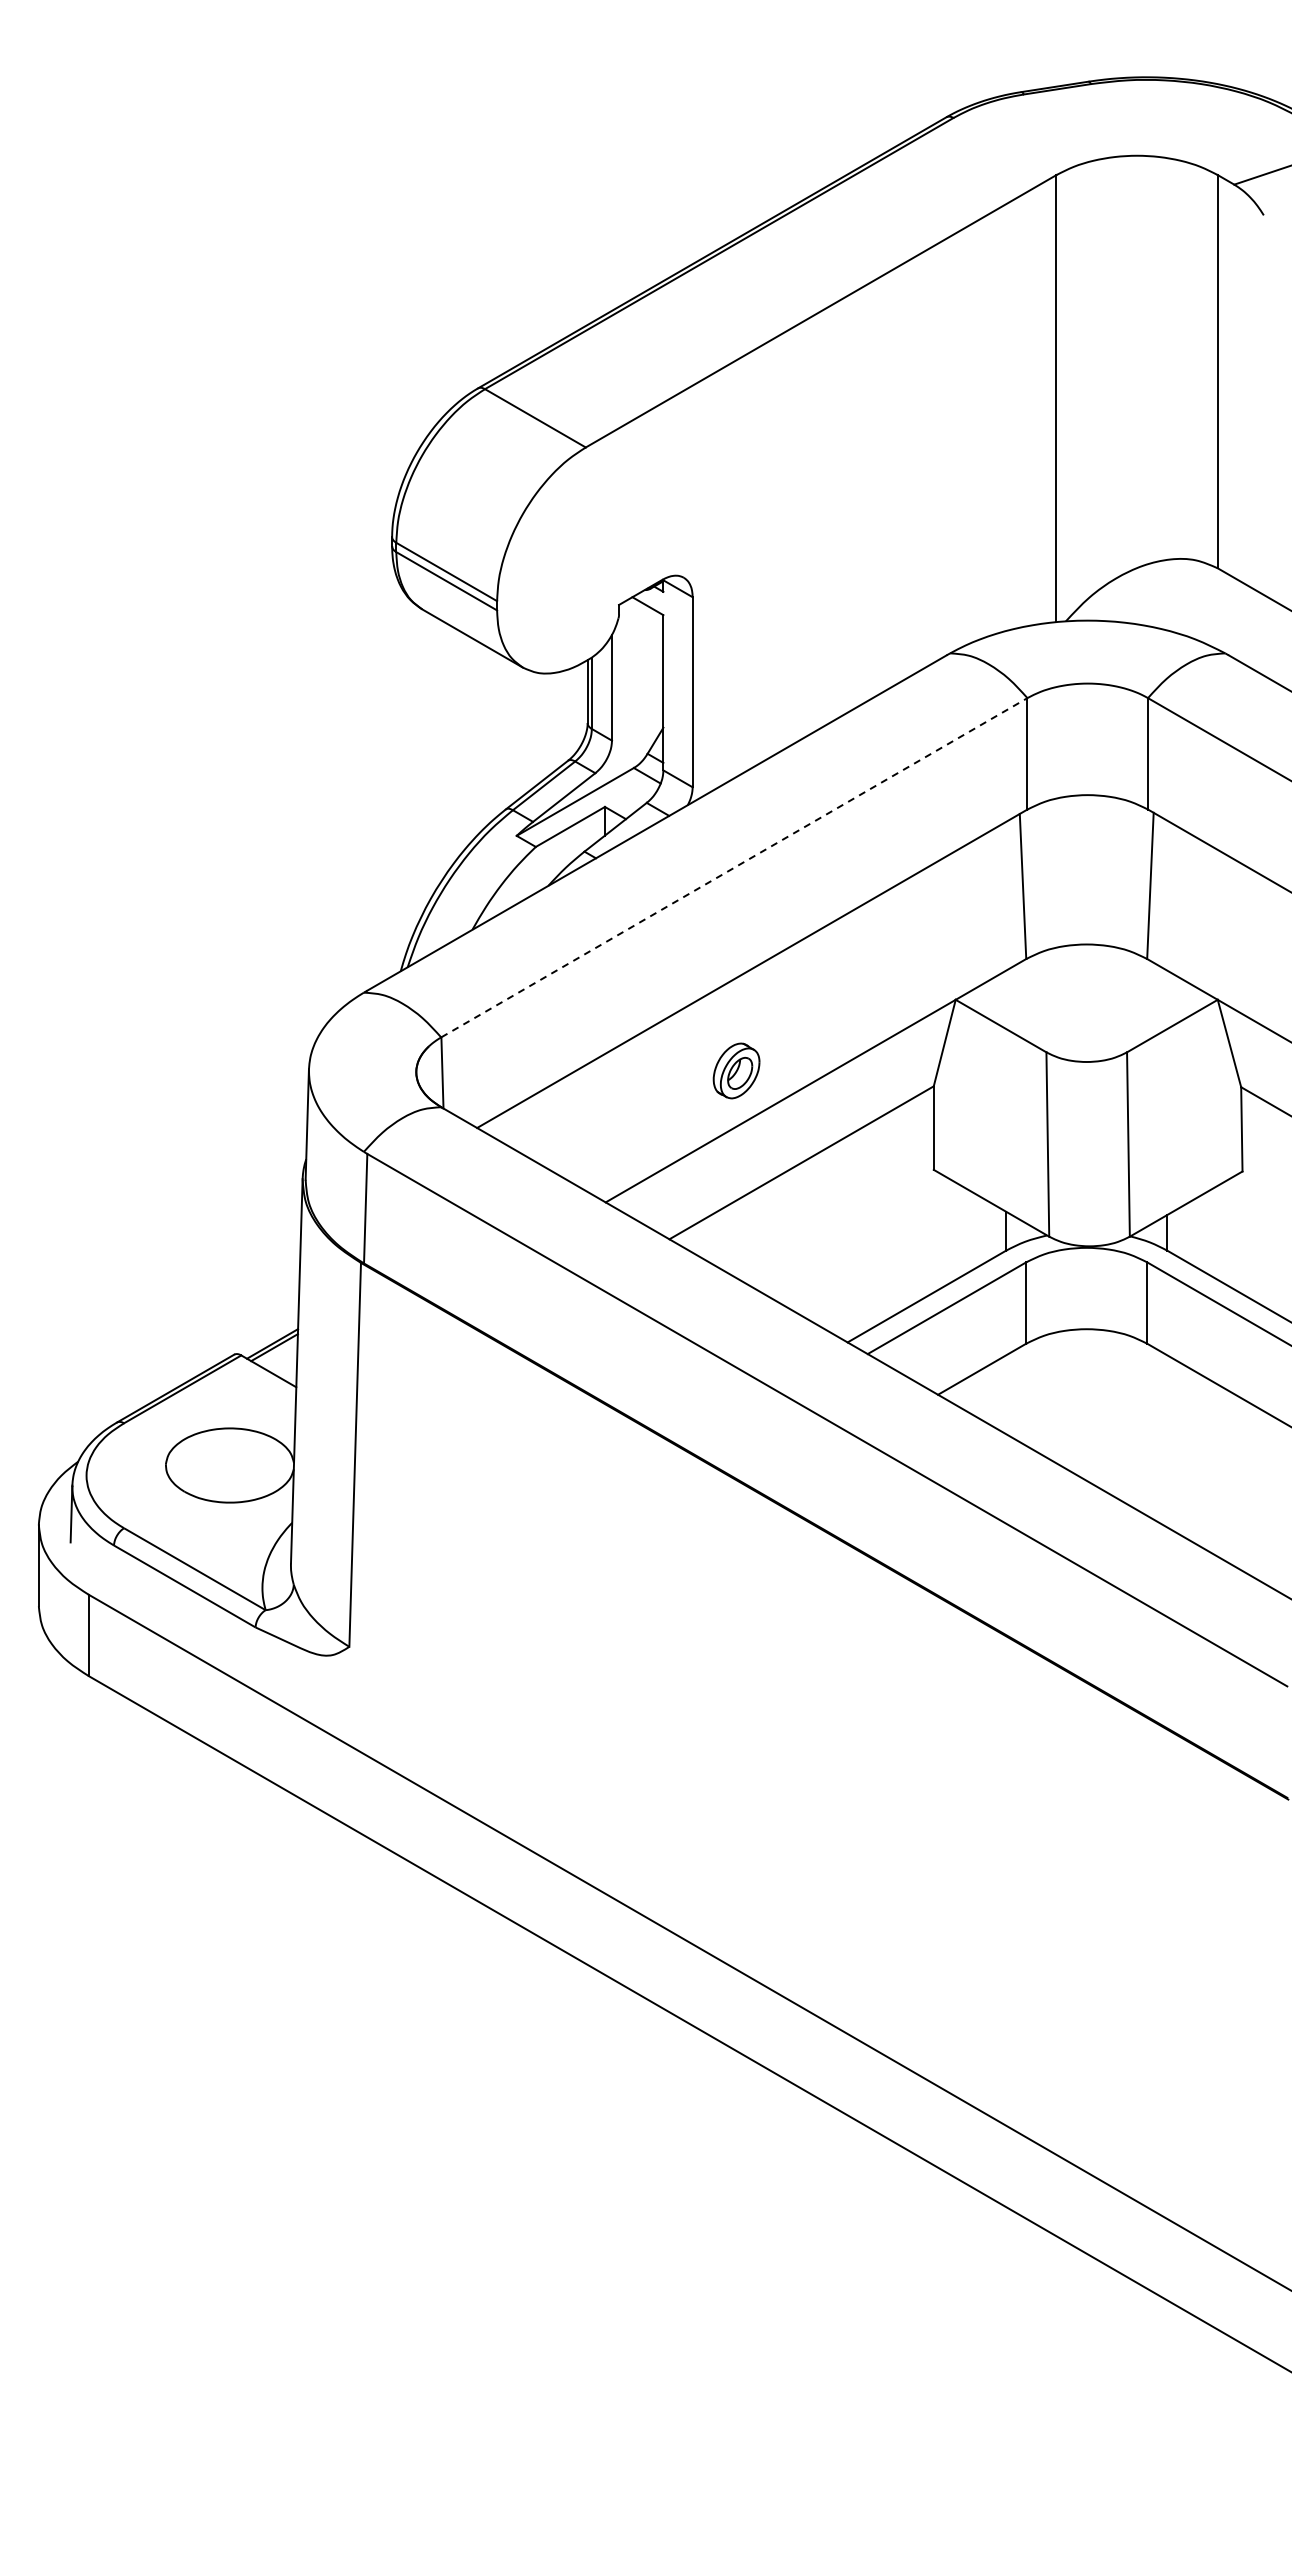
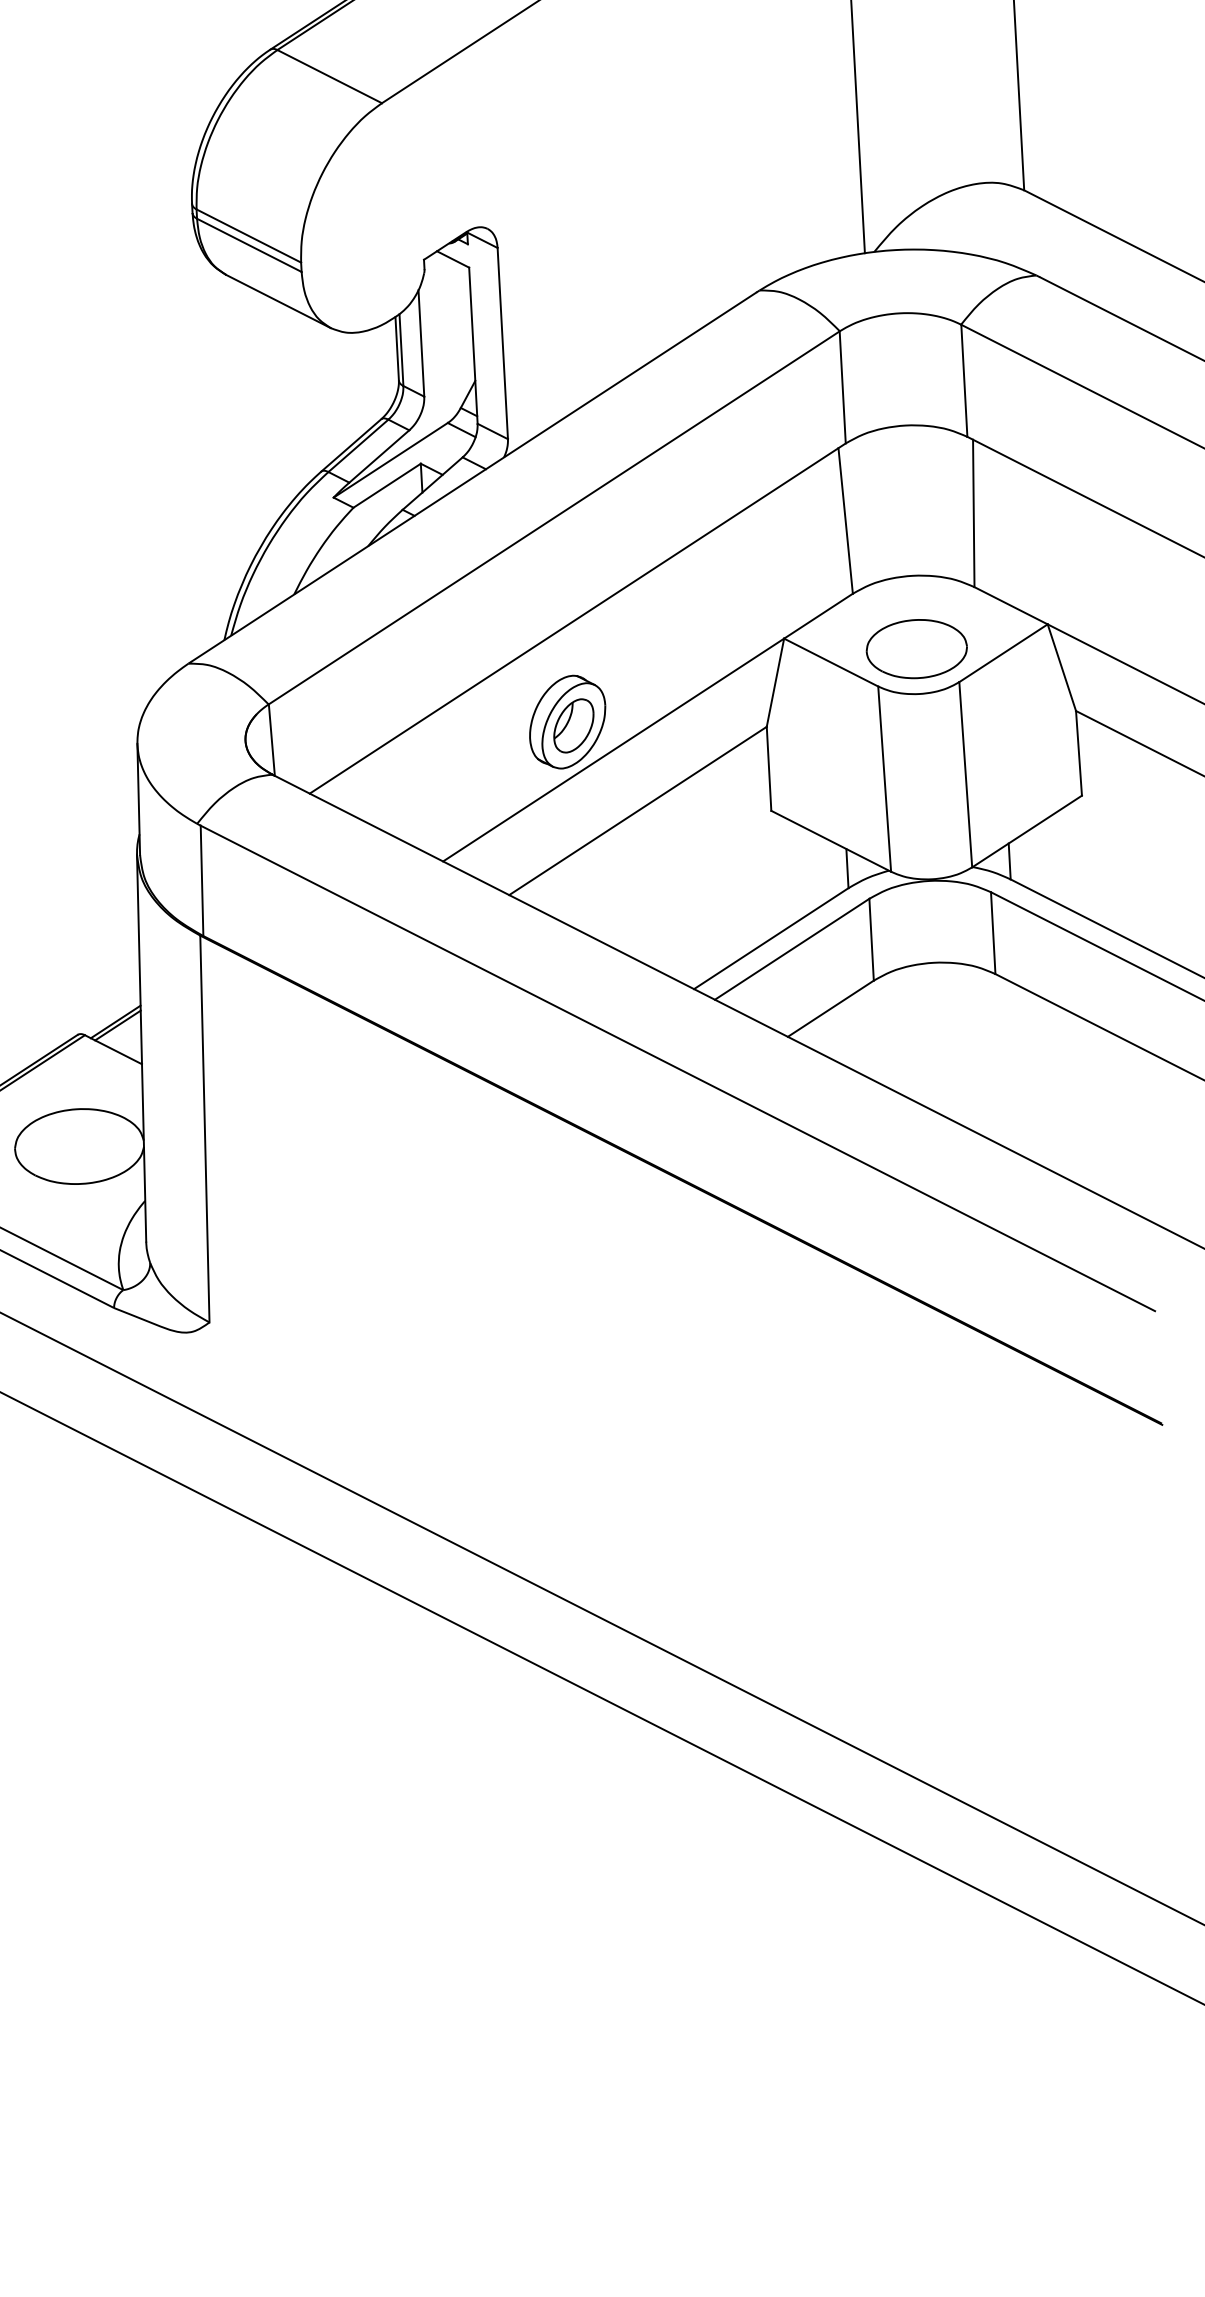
line: (734, 867) -> (554, 517), dashed -> solid
part: (1086, 1017) -> (916, 649), added
part: (736, 1070) -> (567, 721), size x1.67

